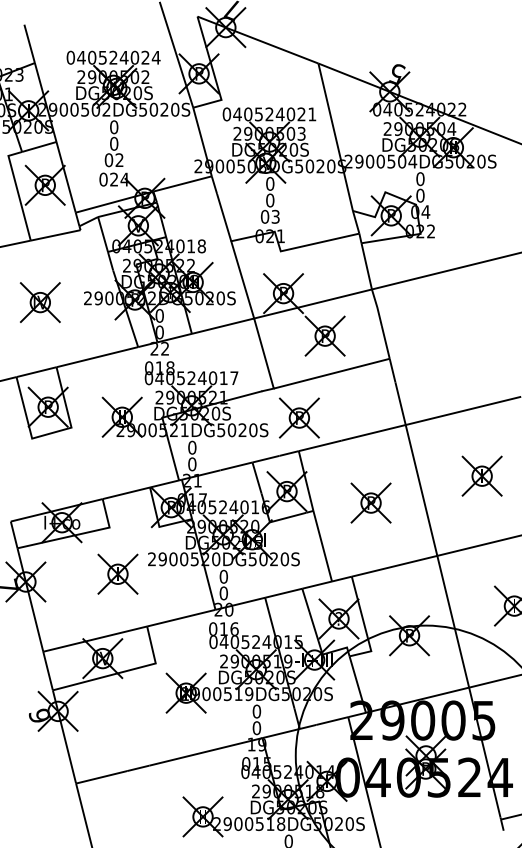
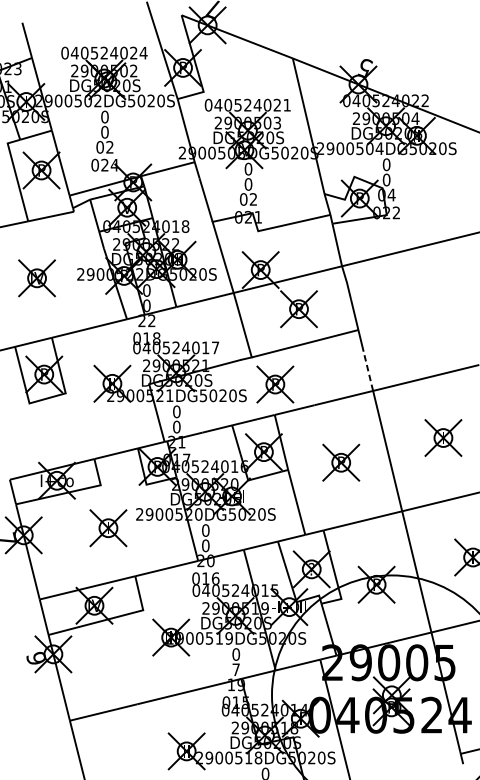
text: (275, 216) -> (253, 199), 03 -> 02
line: (400, 403) -> (368, 371), solid -> dashed
text: (256, 728) -> (235, 670), 0 -> 7

